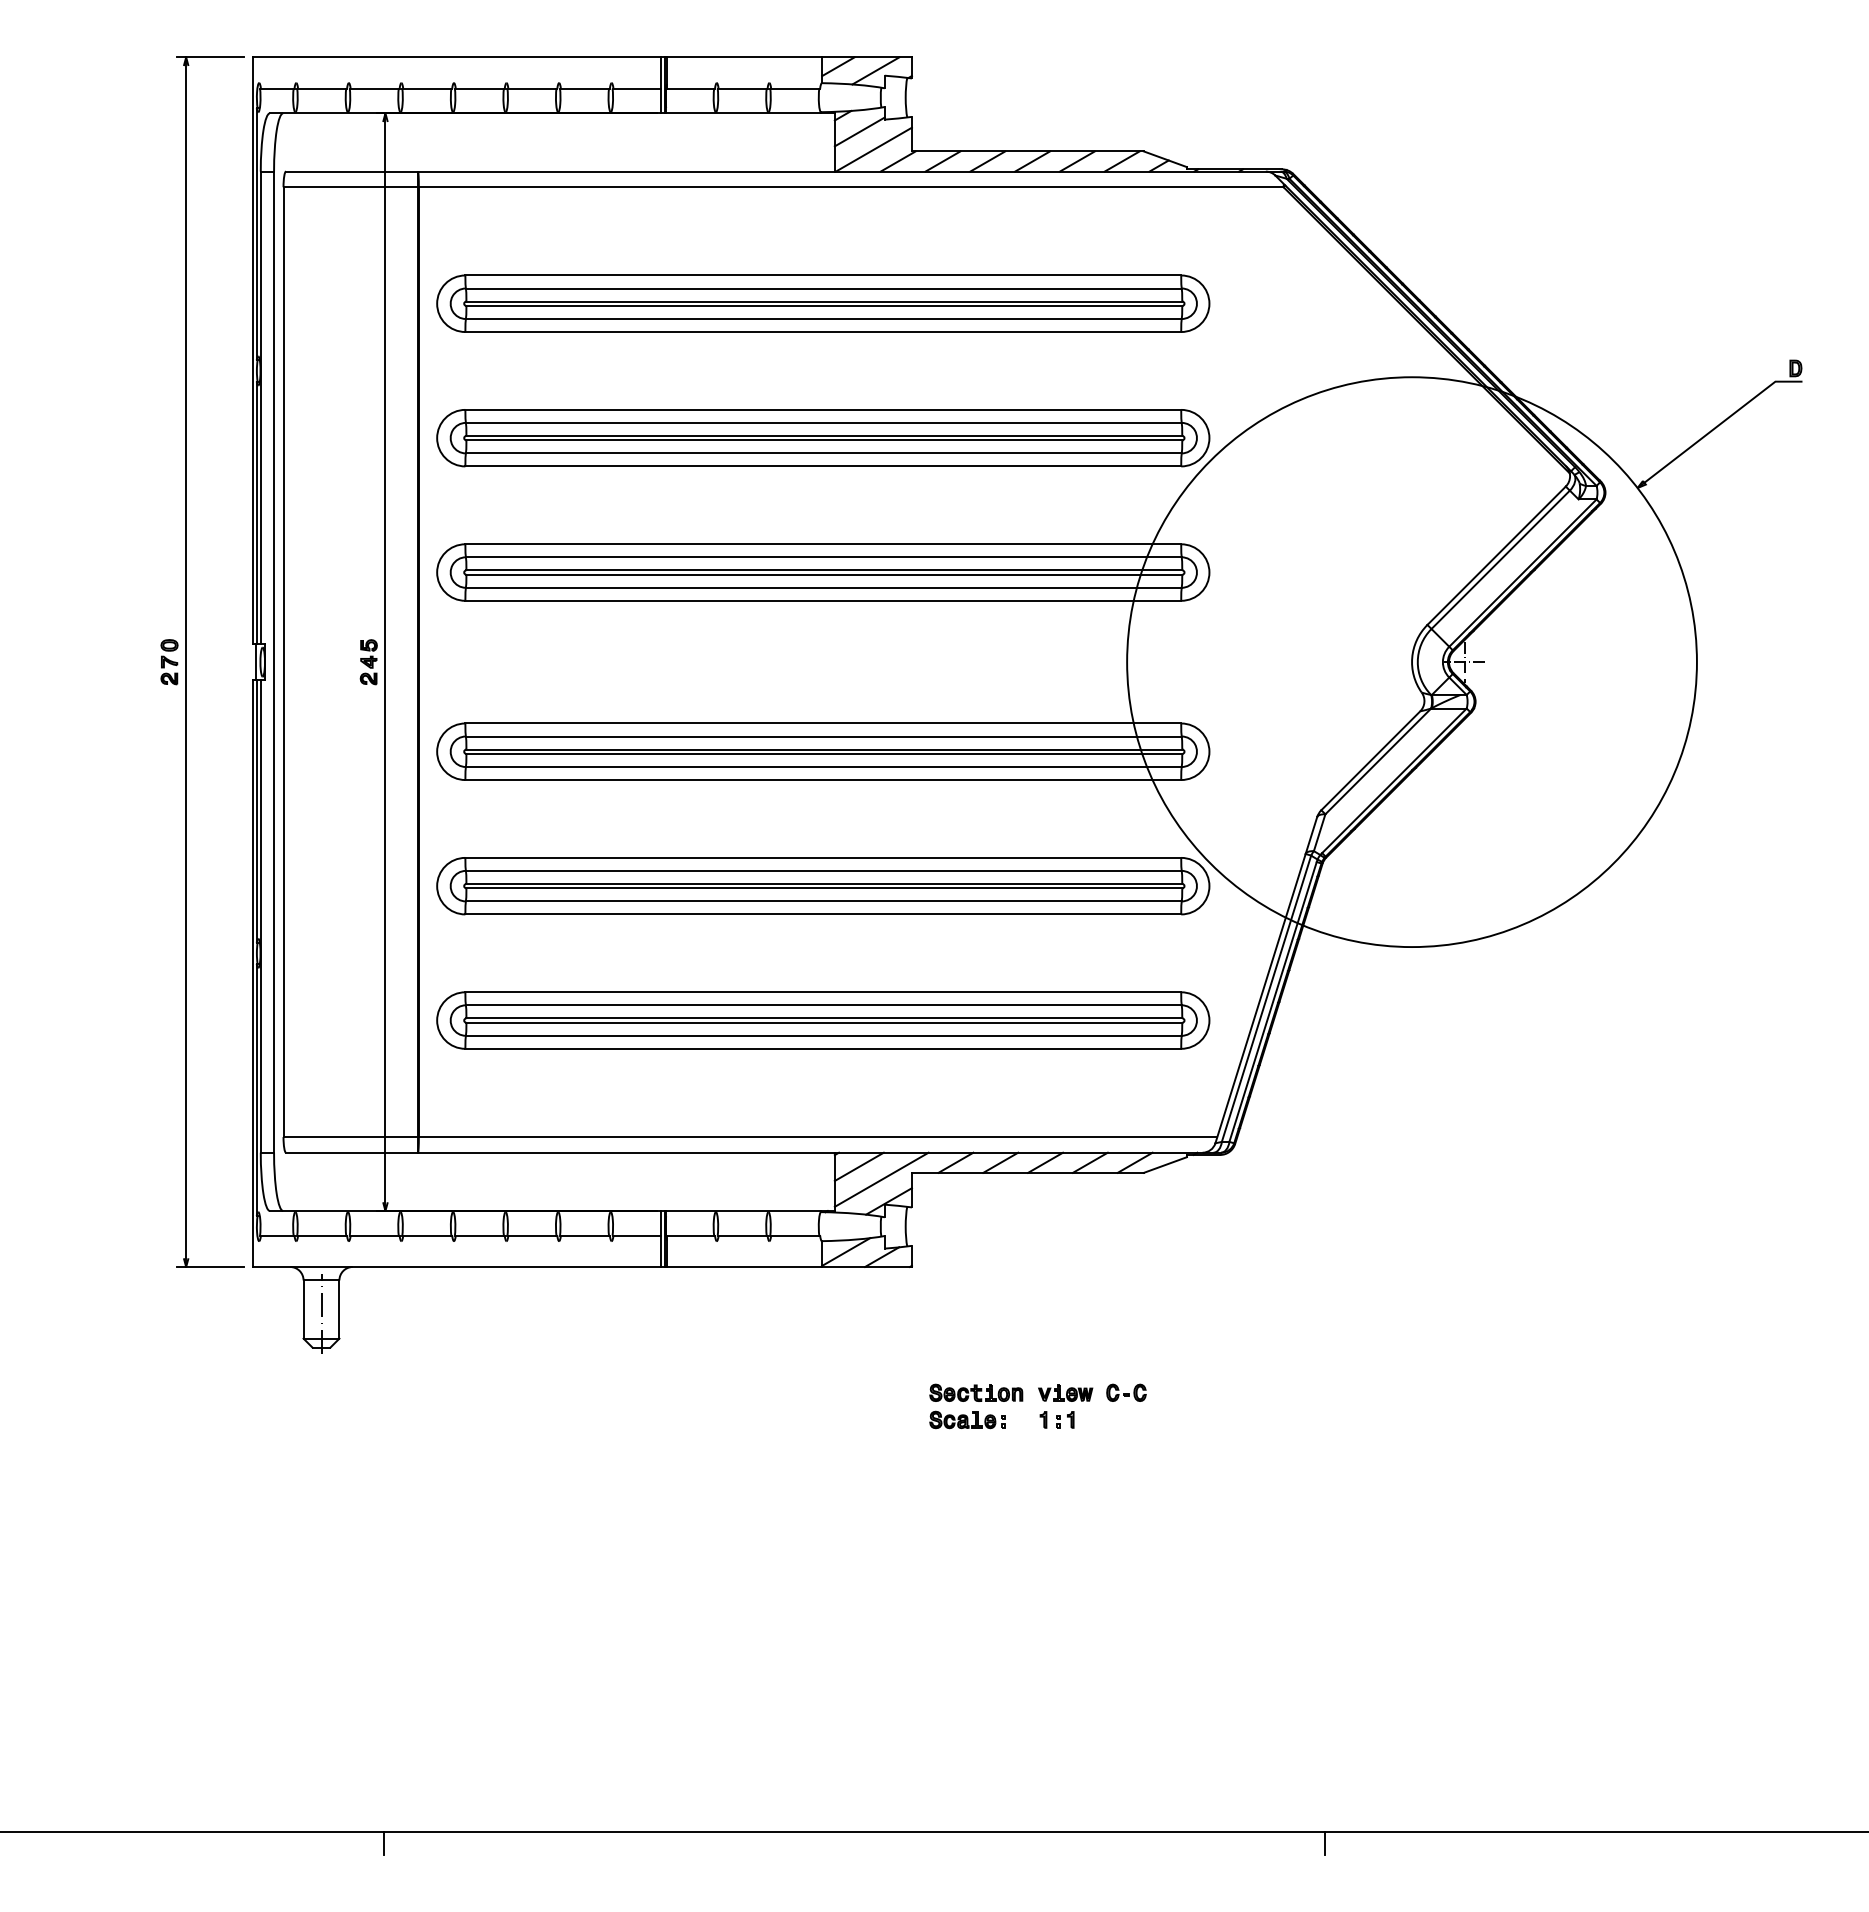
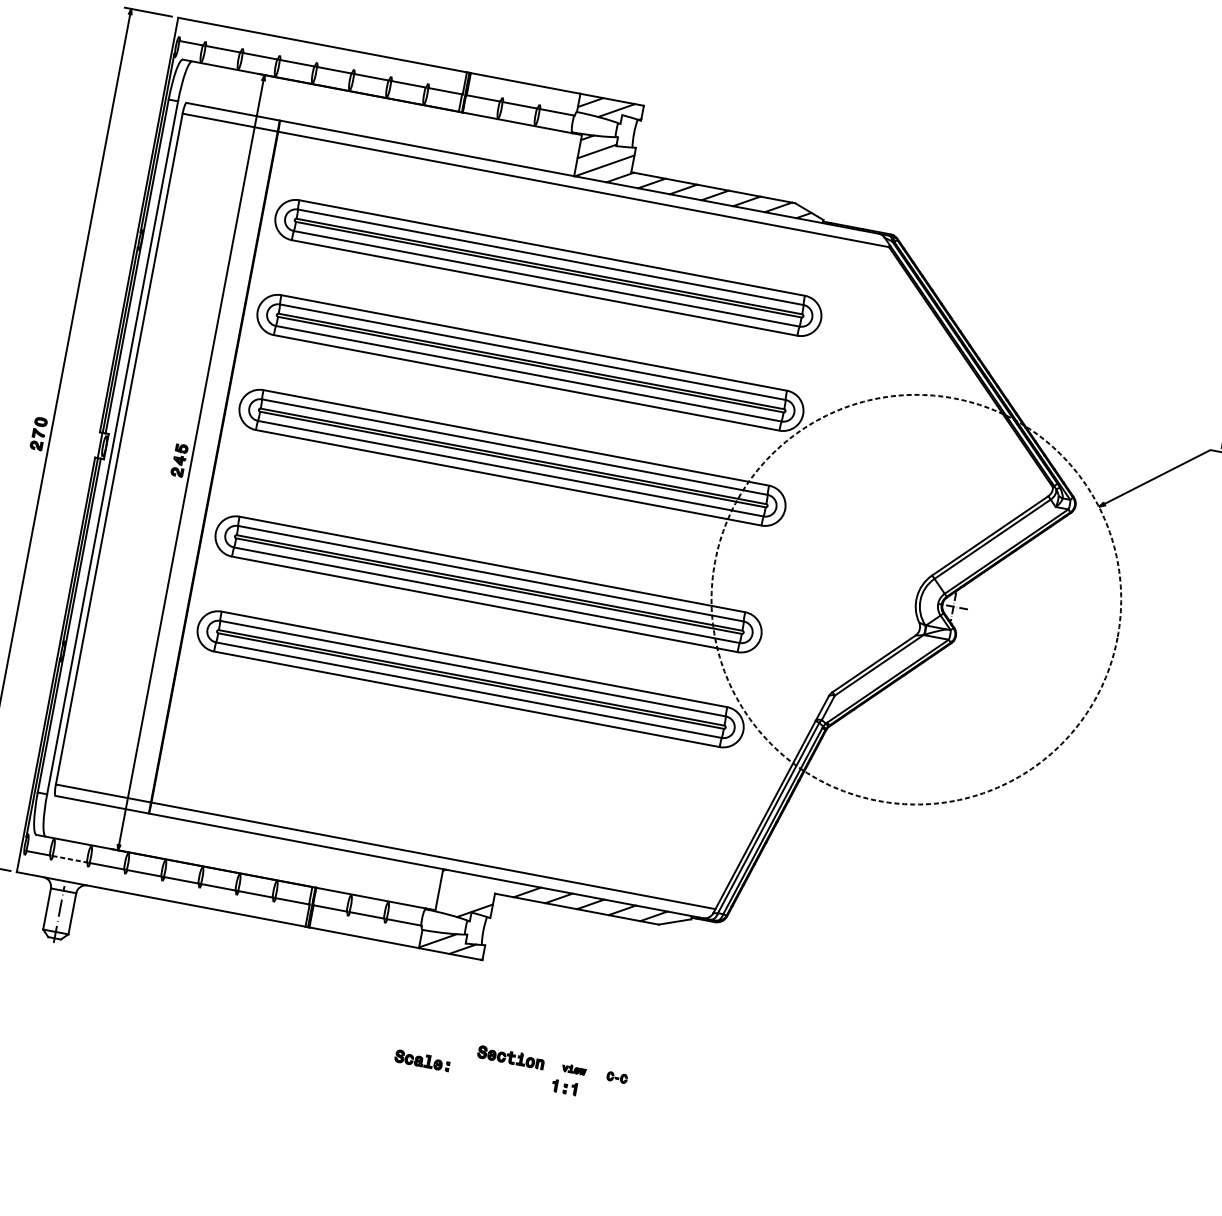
circle: (1411, 662) -> (915, 599), solid -> dashed
part: (823, 1020) -> (452, 774), removed
line: (858, 1166) -> (458, 882), removed
line: (881, 1179) -> (472, 894), removed
line: (322, 1235) -> (70, 859), solid -> dashed
part: (1065, 1392) -> (574, 1069), size x0.6
part: (1126, 1392) -> (617, 1077), size x0.7
part: (967, 1419) -> (422, 1060), moved

